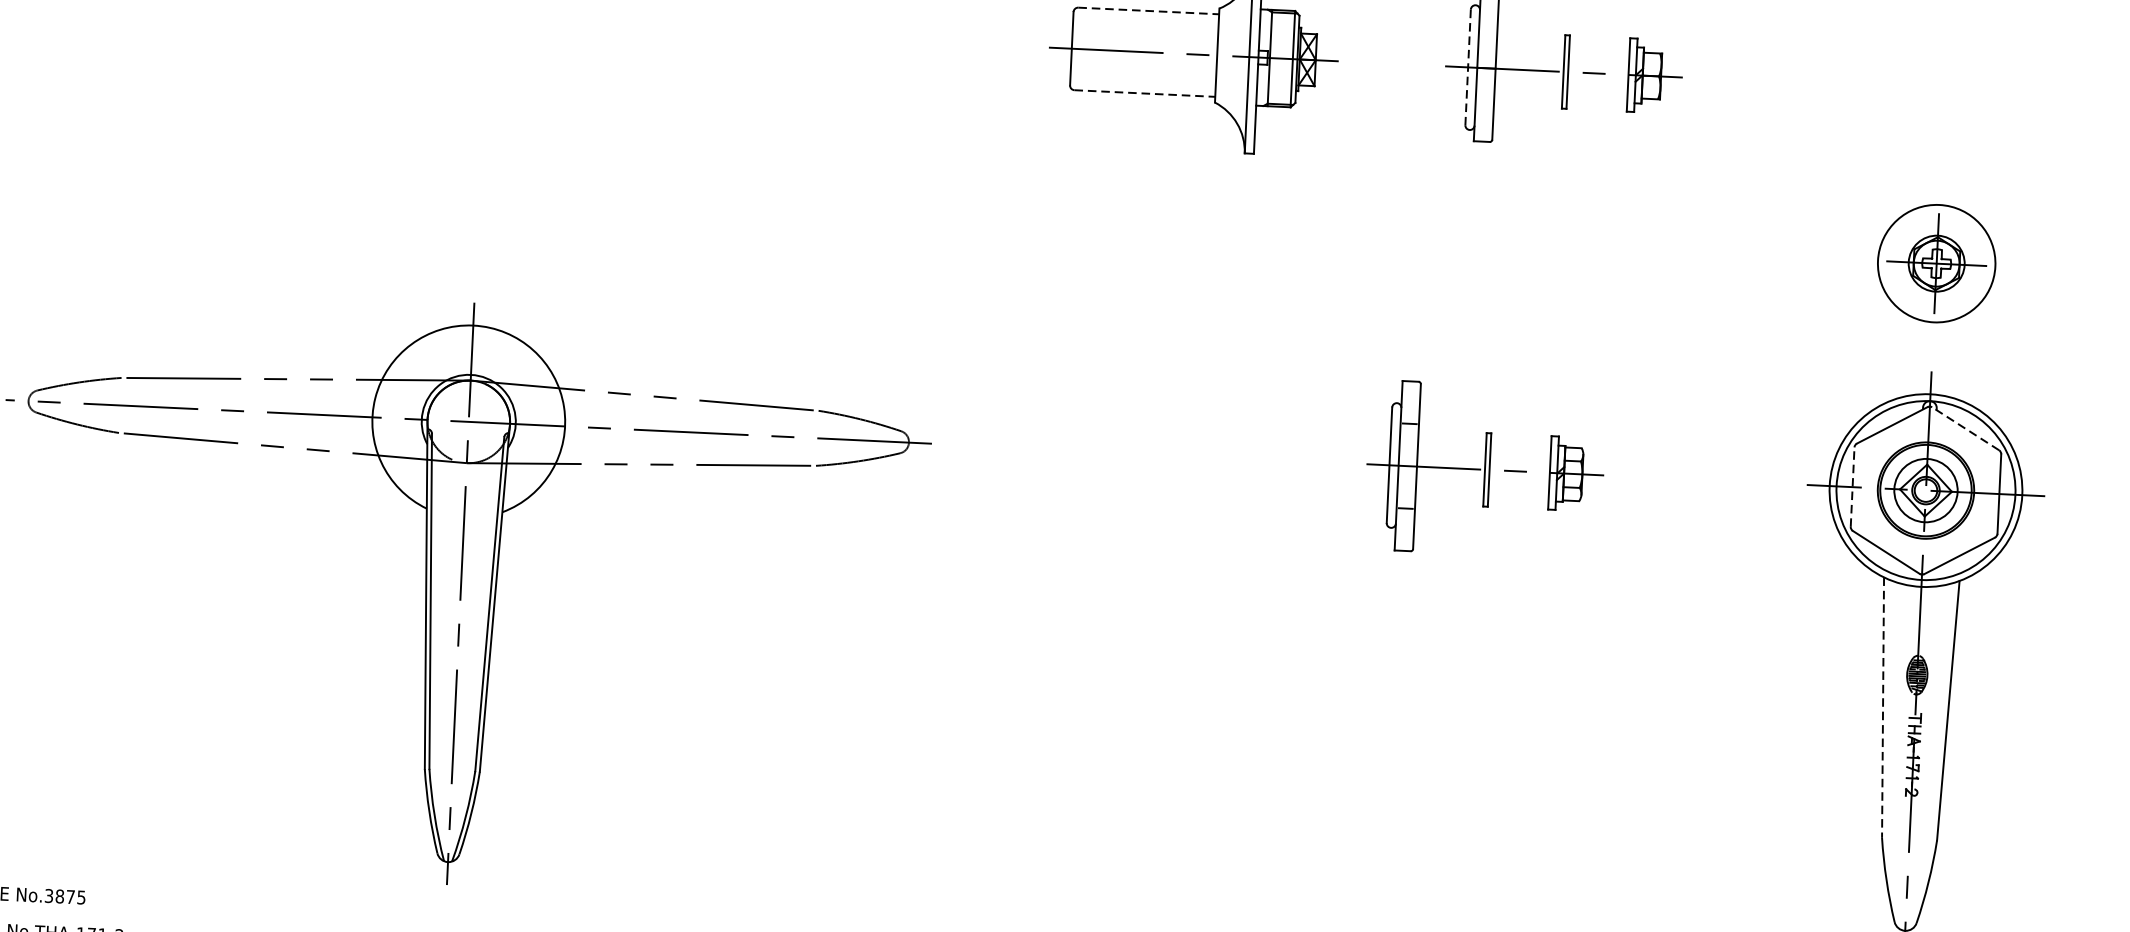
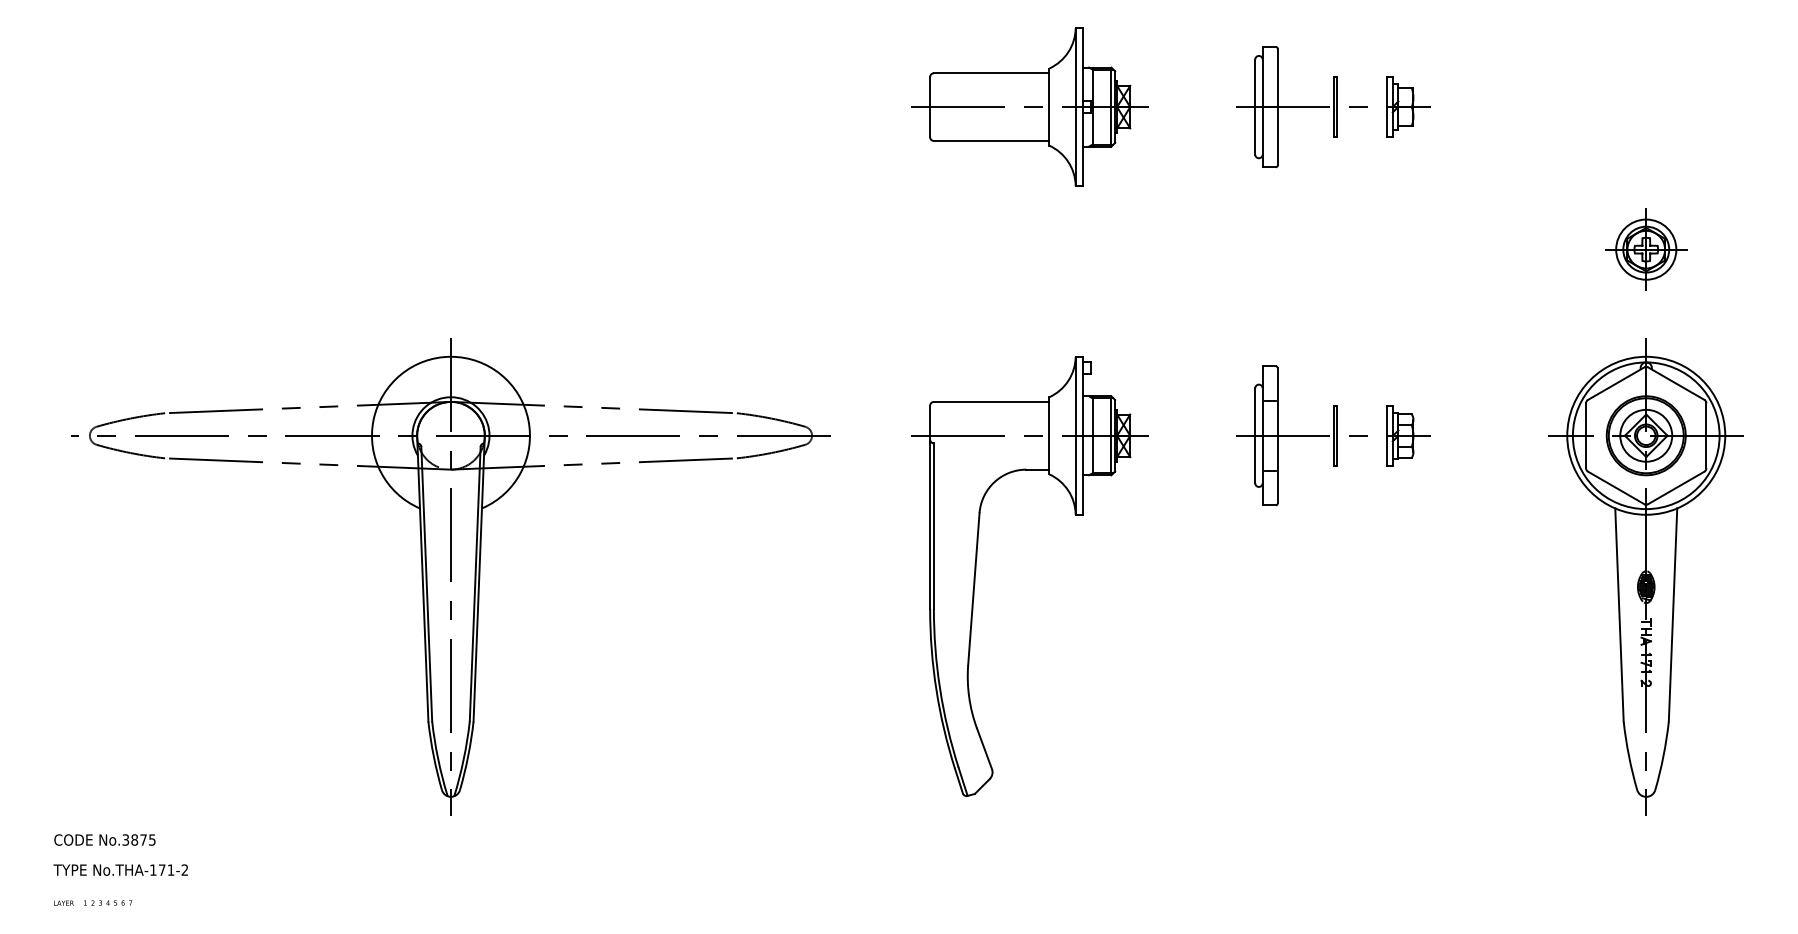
line: (1148, 11) -> (991, 73), dashed -> solid
line: (1468, 67) -> (1255, 107), dashed -> solid
line: (1144, 92) -> (991, 140), dashed -> solid
circle: (1936, 263) -> (1646, 249), size x0.62
line: (1965, 428) -> (1676, 383), dashed -> solid
part: (1484, 469) -> (1333, 435), moved
line: (1853, 486) -> (1586, 435), dashed -> solid
part: (1101, 617) -> (976, 571), added
line: (1883, 708) -> (1619, 615), dashed -> solid

